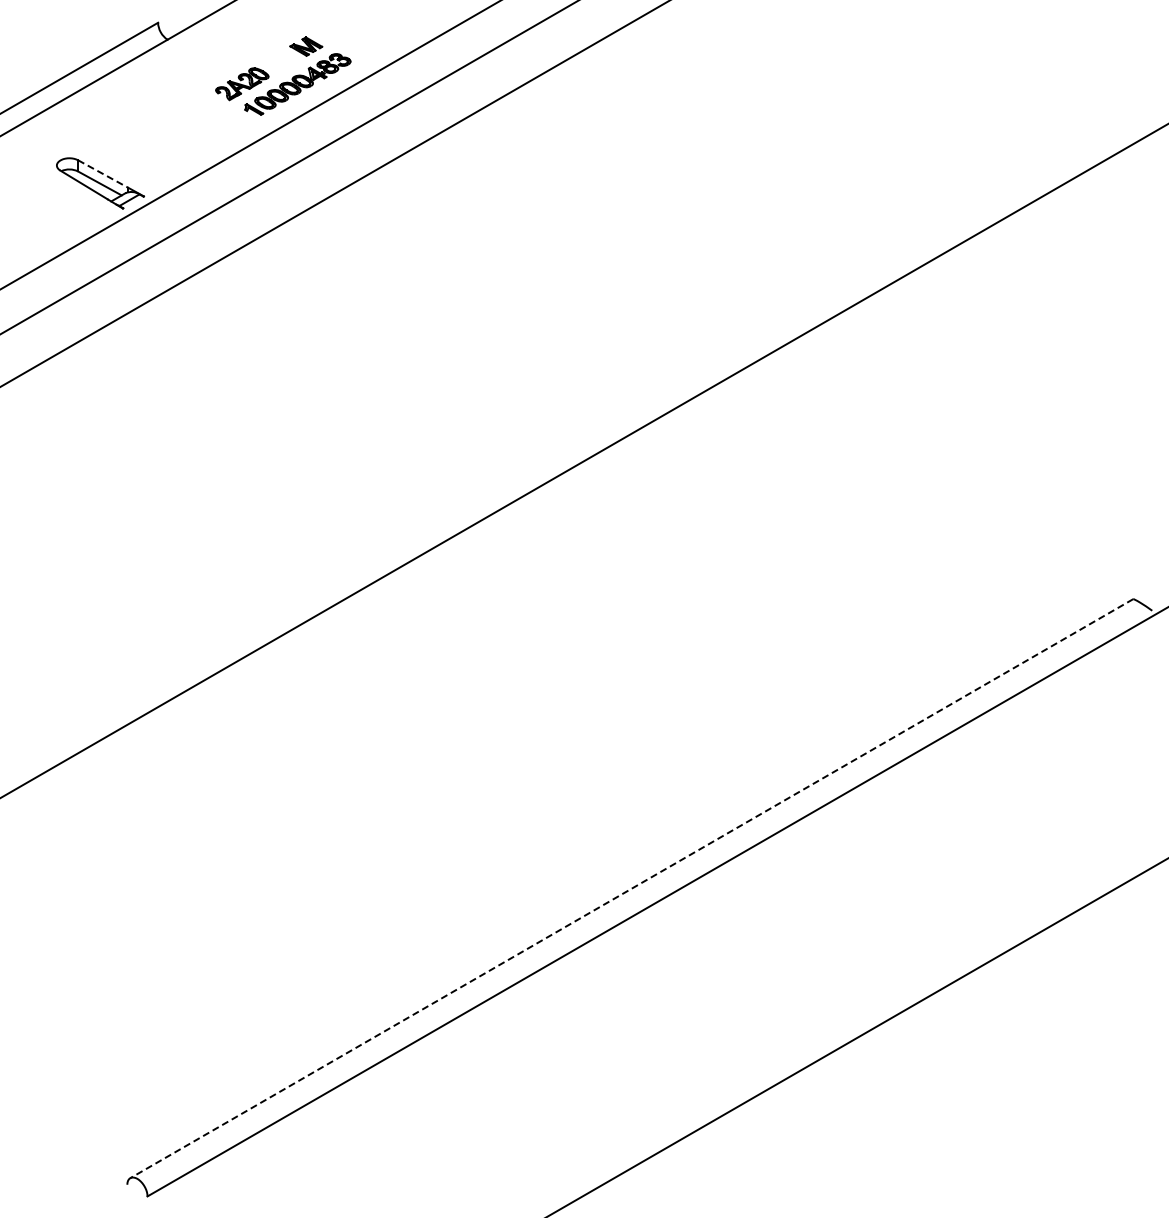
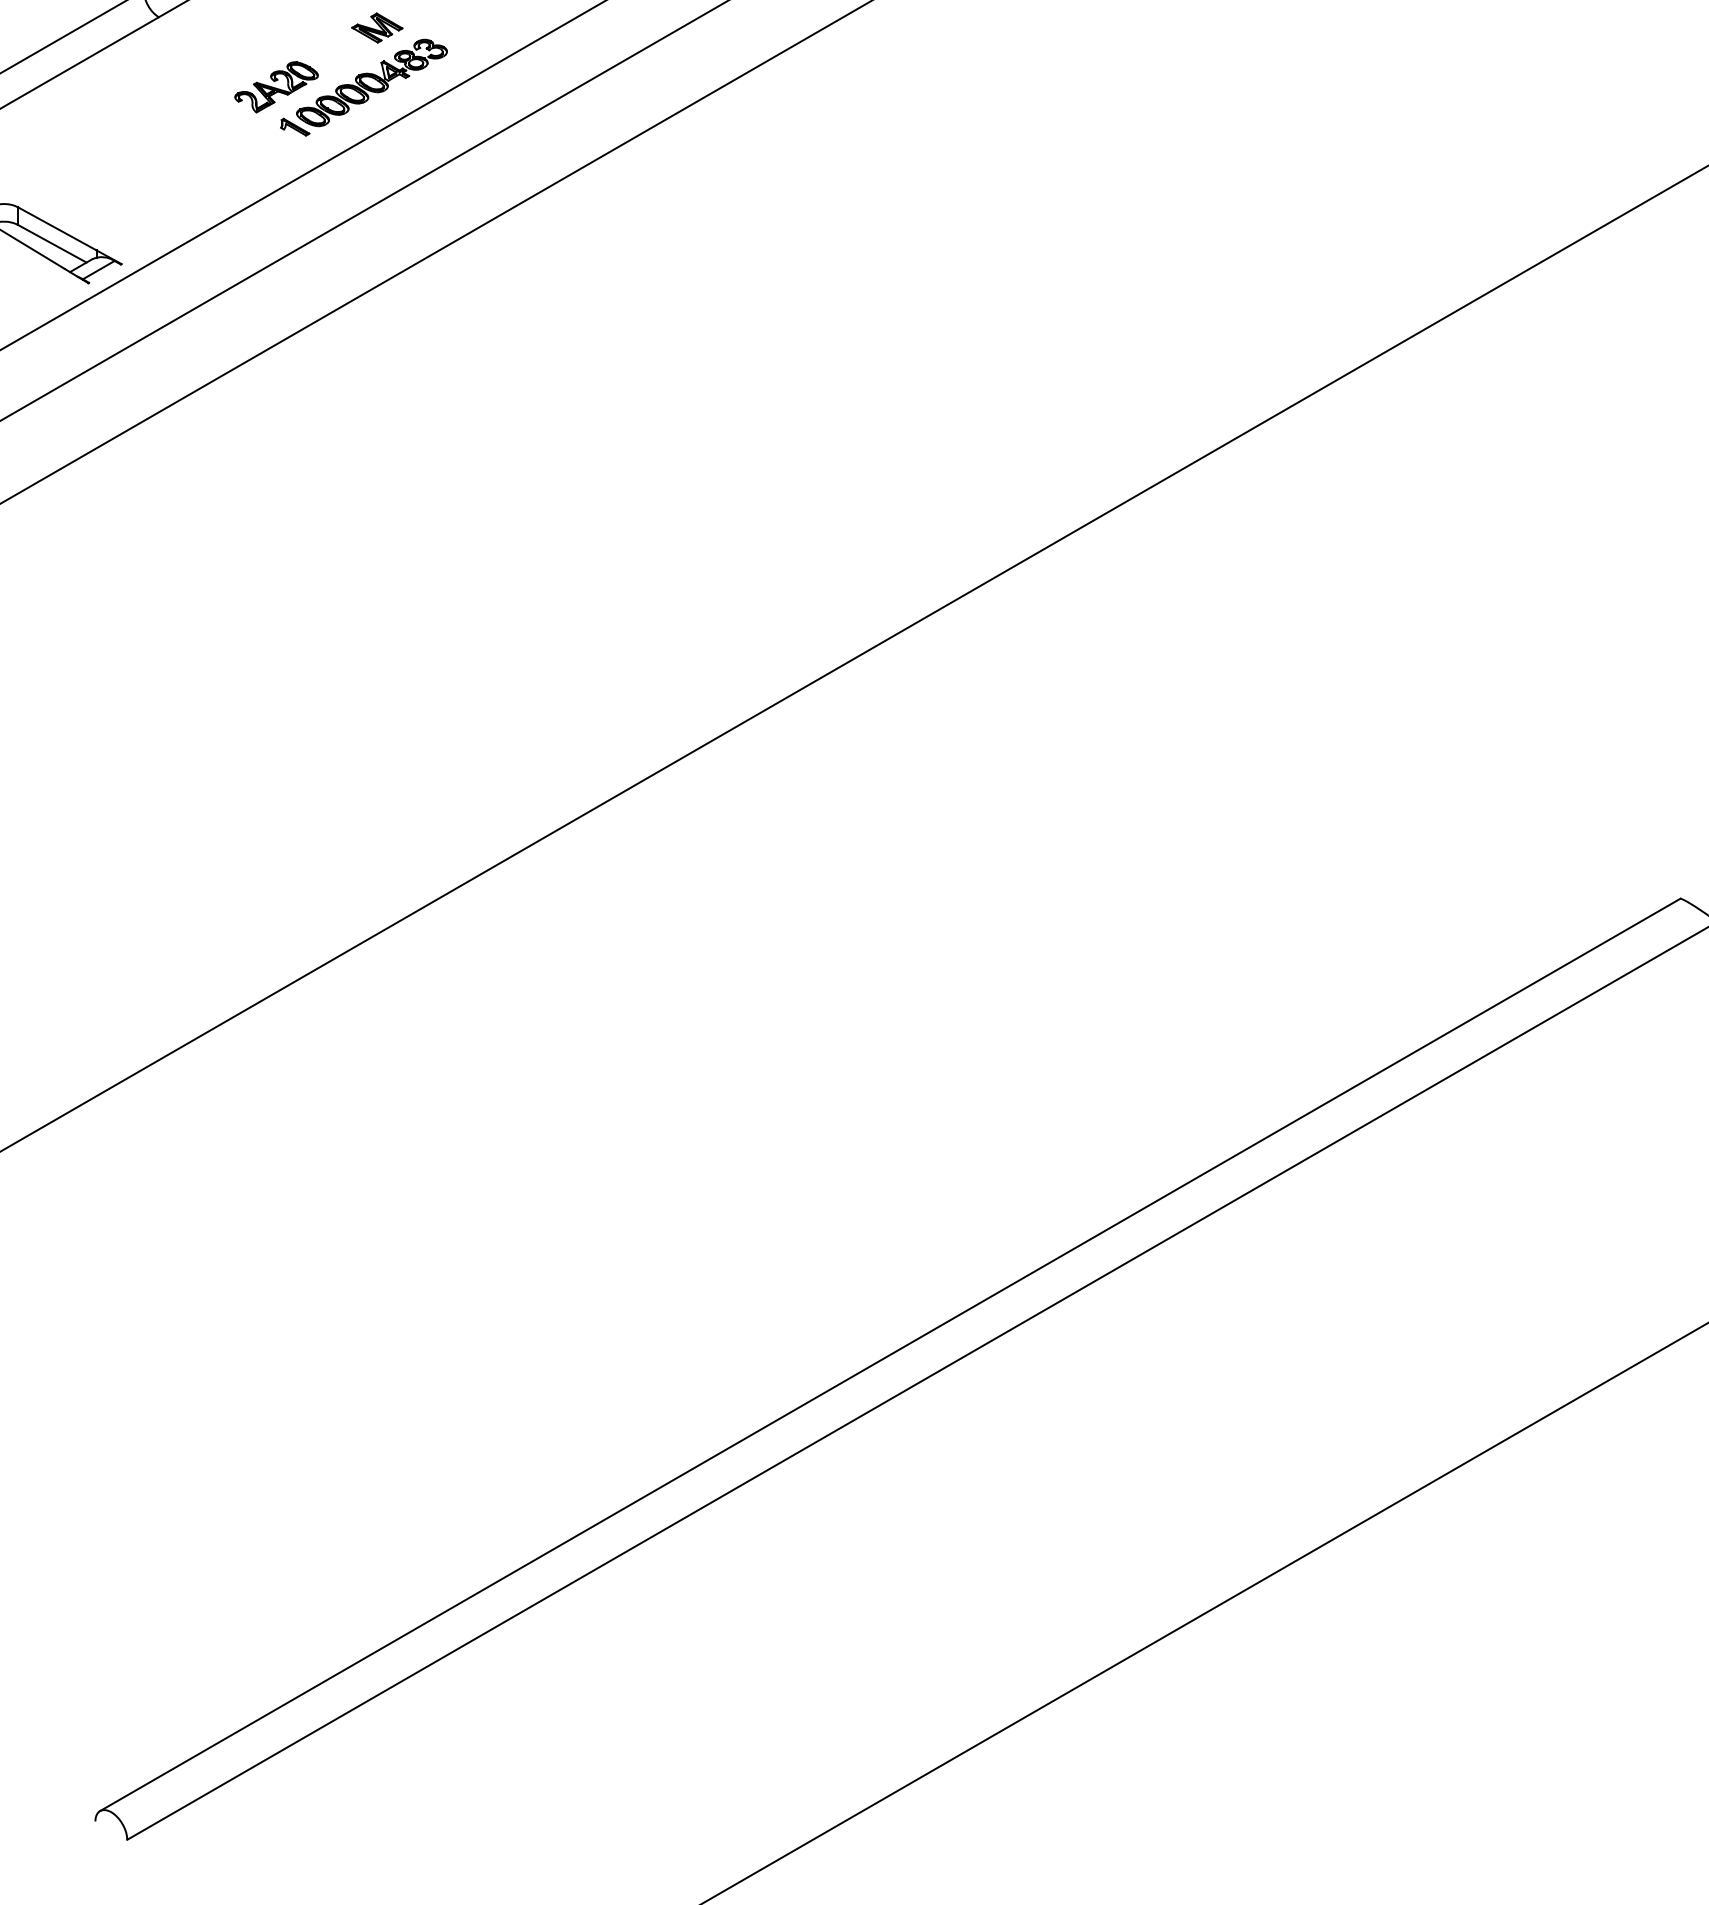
line: (103, 174) -> (57, 229), dashed -> solid
line: (631, 888) -> (889, 1354), dashed -> solid

